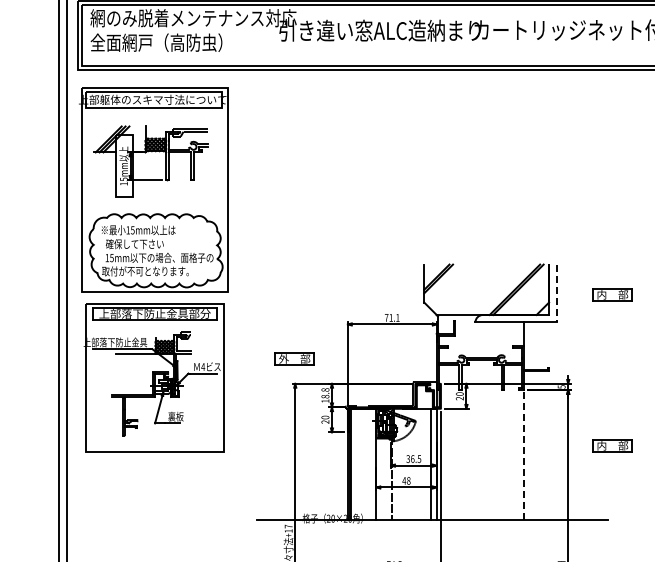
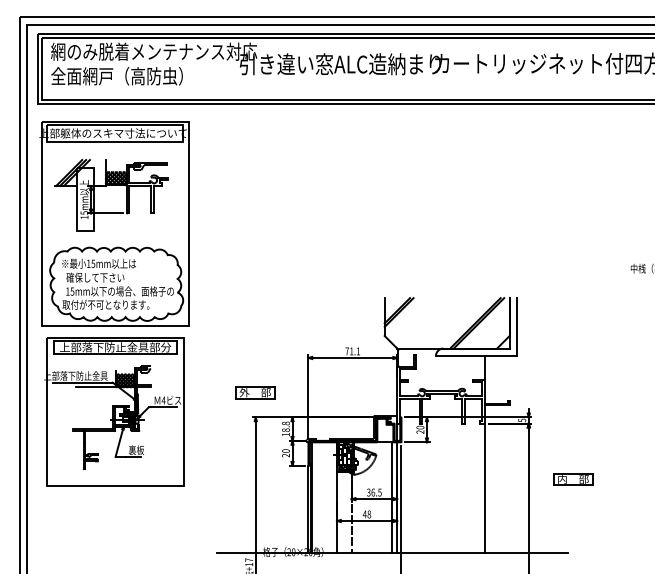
line: (556, 293) -> (517, 327), dashed -> solid
part: (612, 294) -> (573, 328), removed
line: (523, 454) -> (484, 488), dashed -> solid

